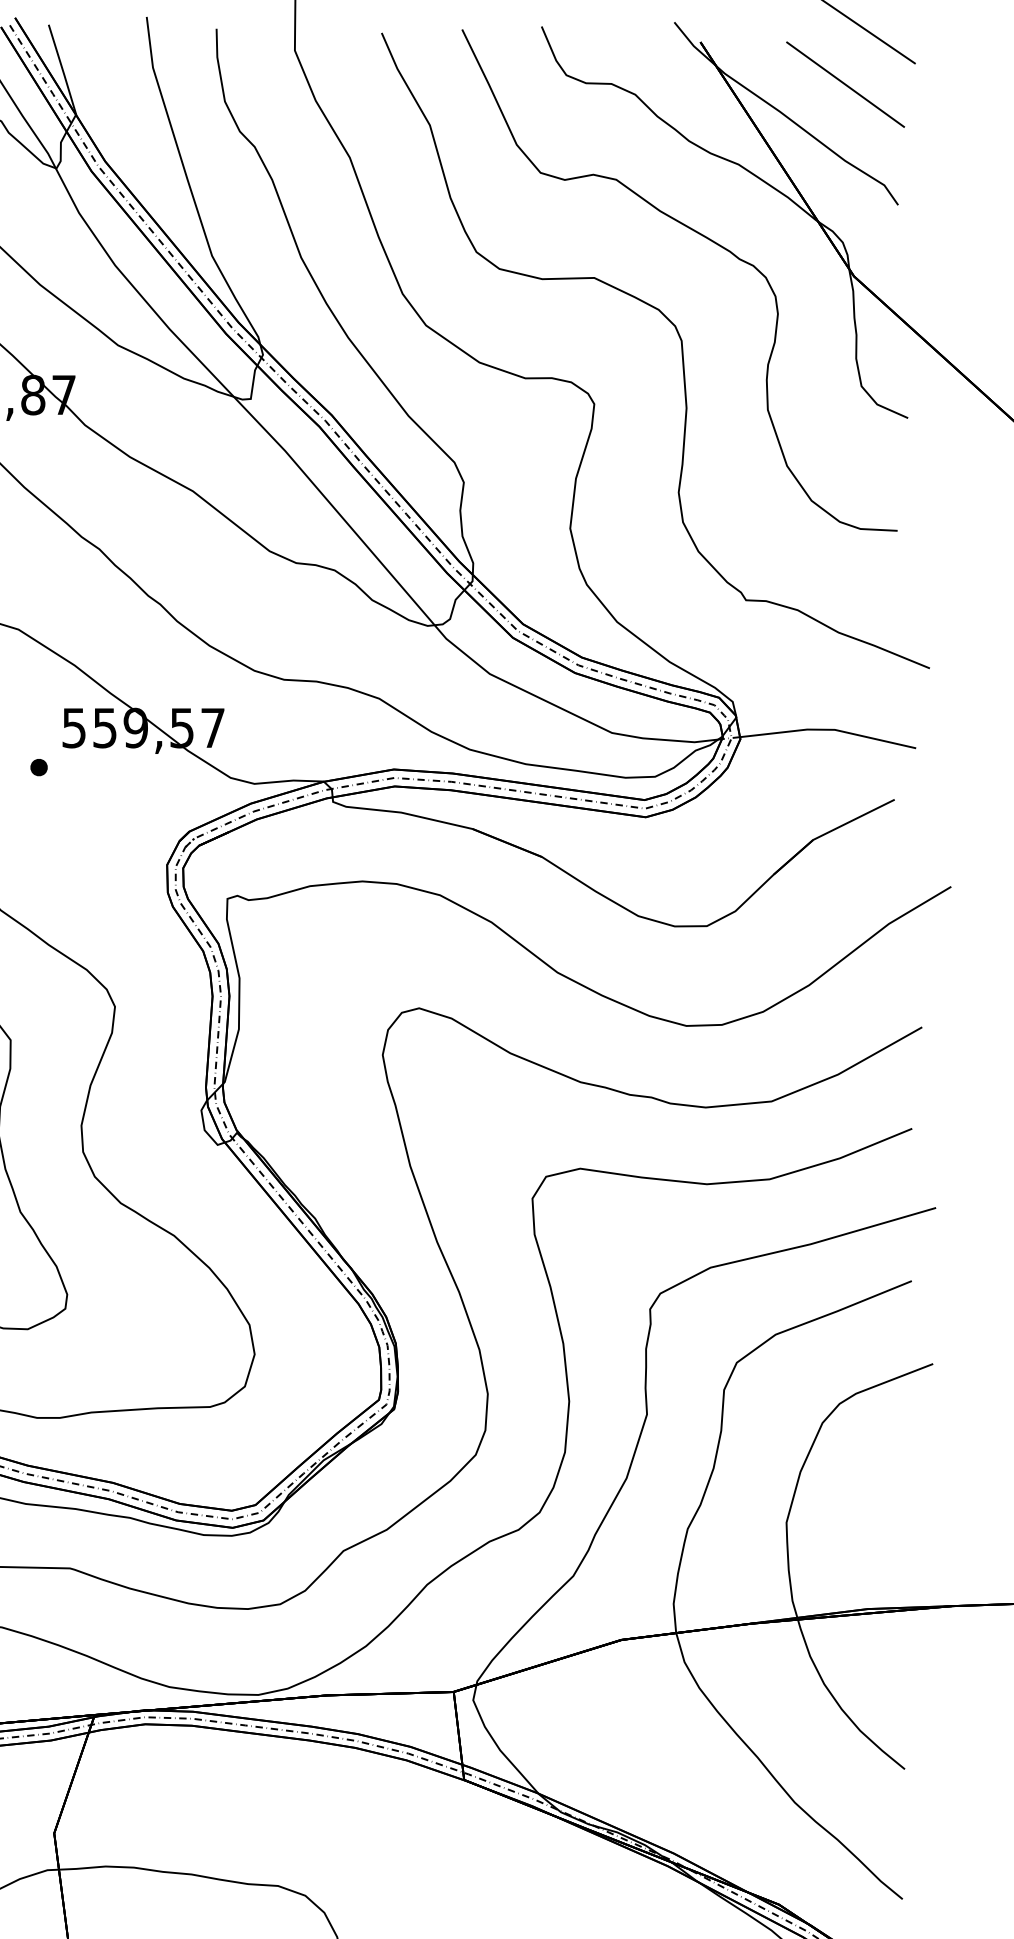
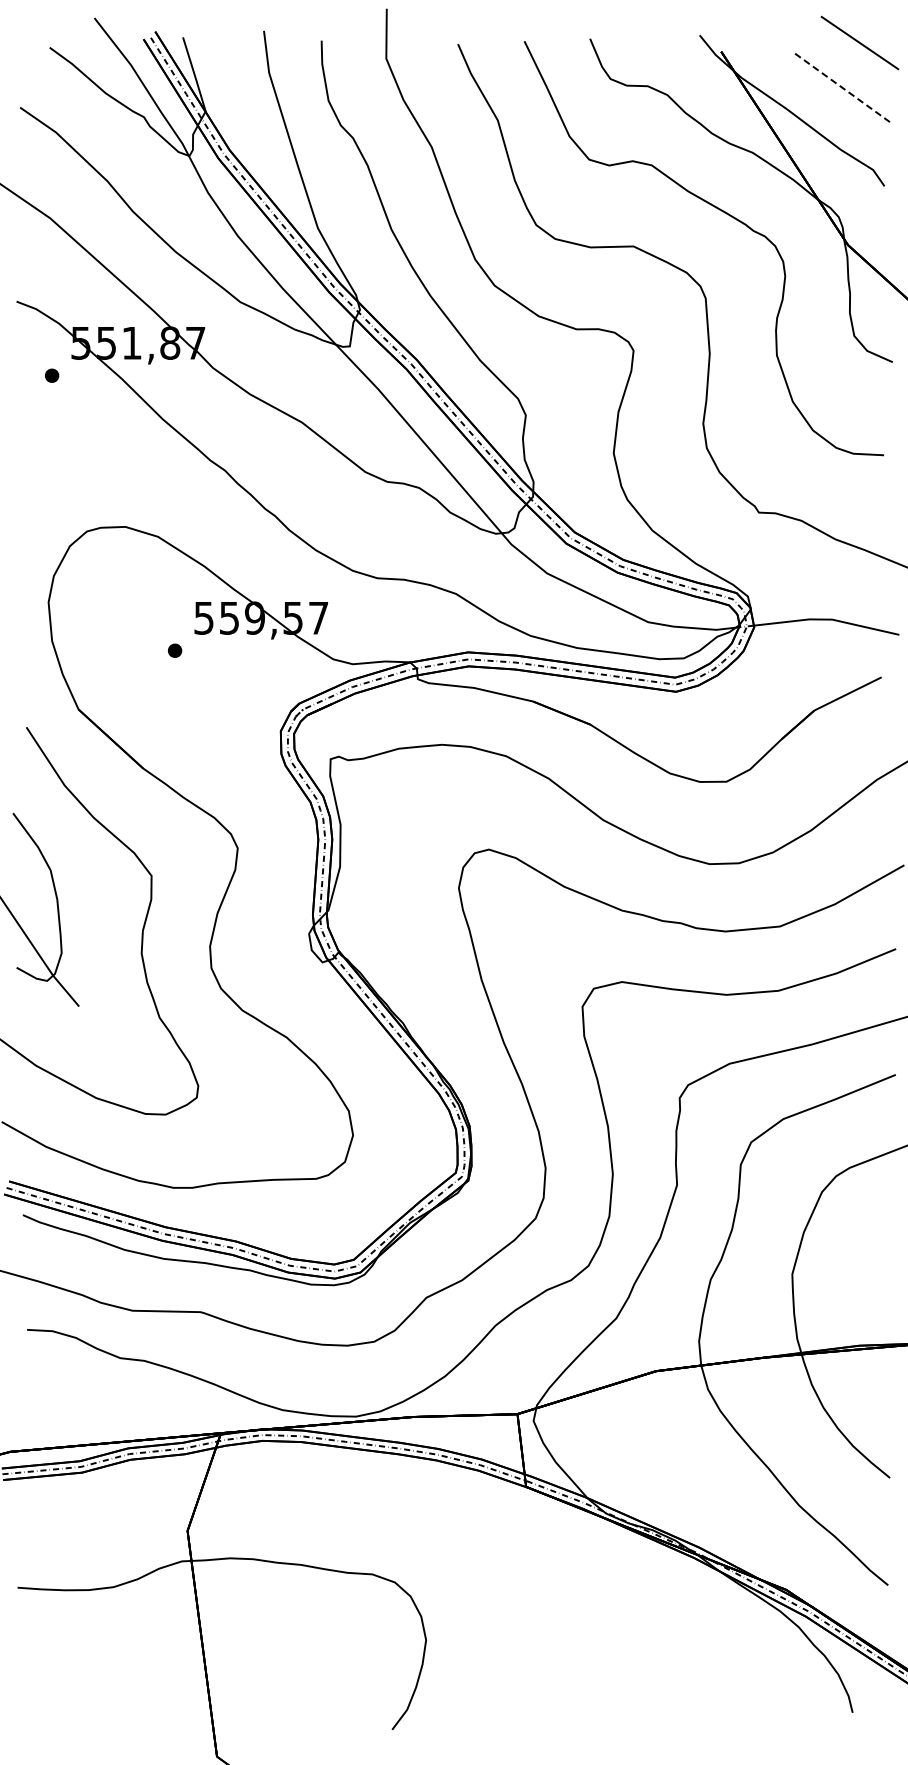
line: (844, 84) -> (840, 86), solid -> dashed

